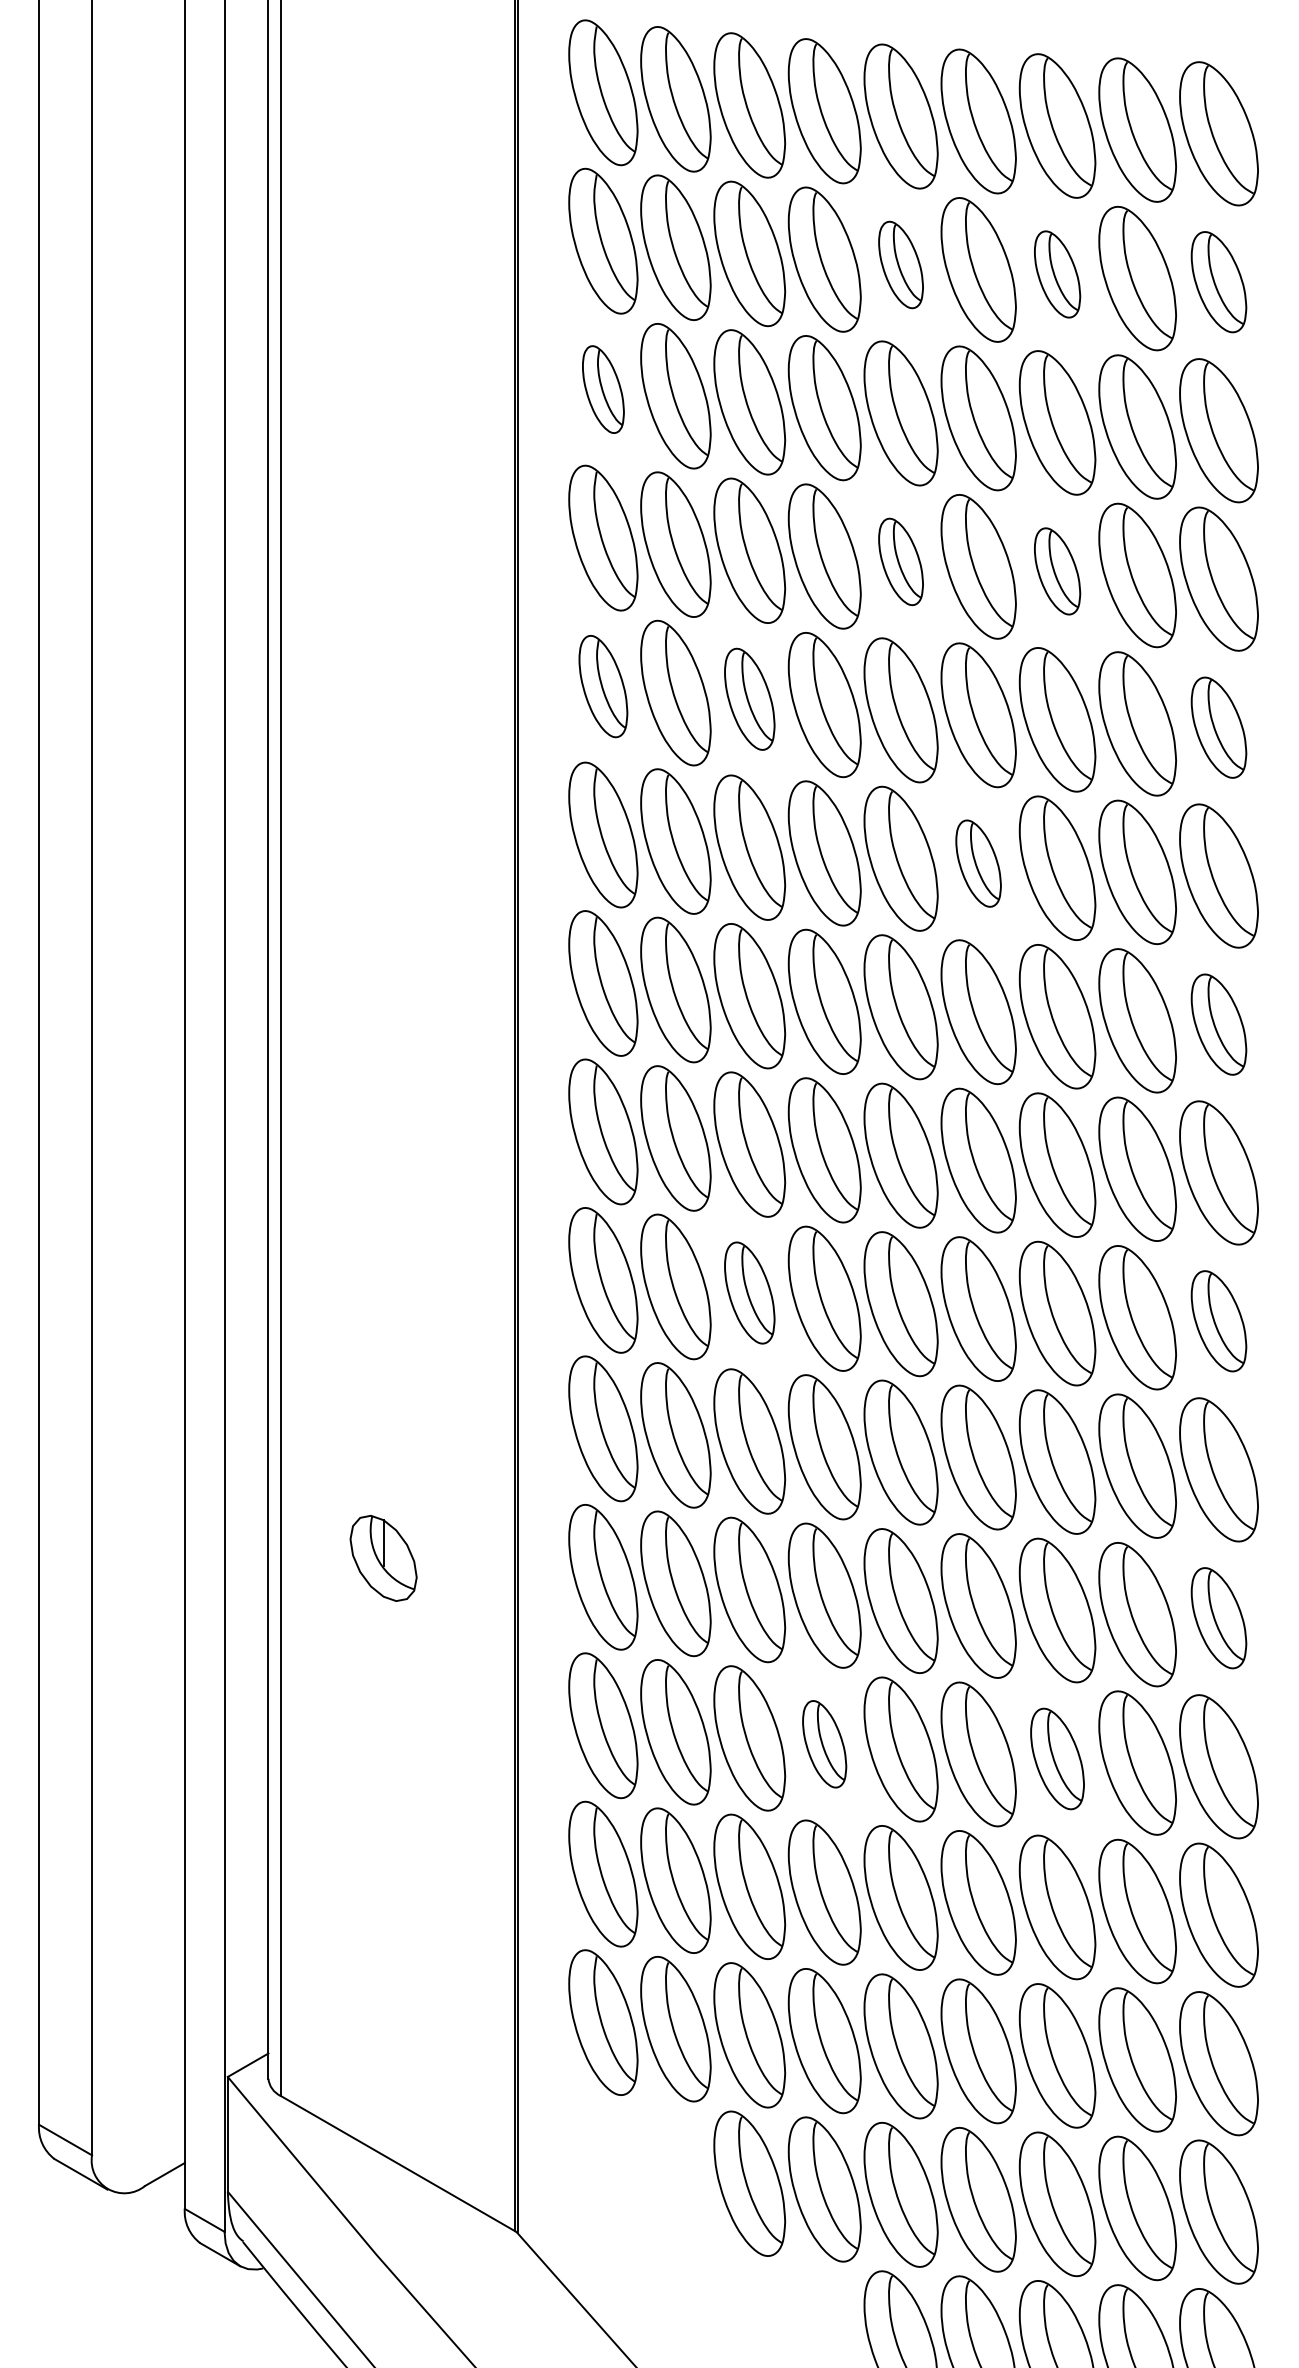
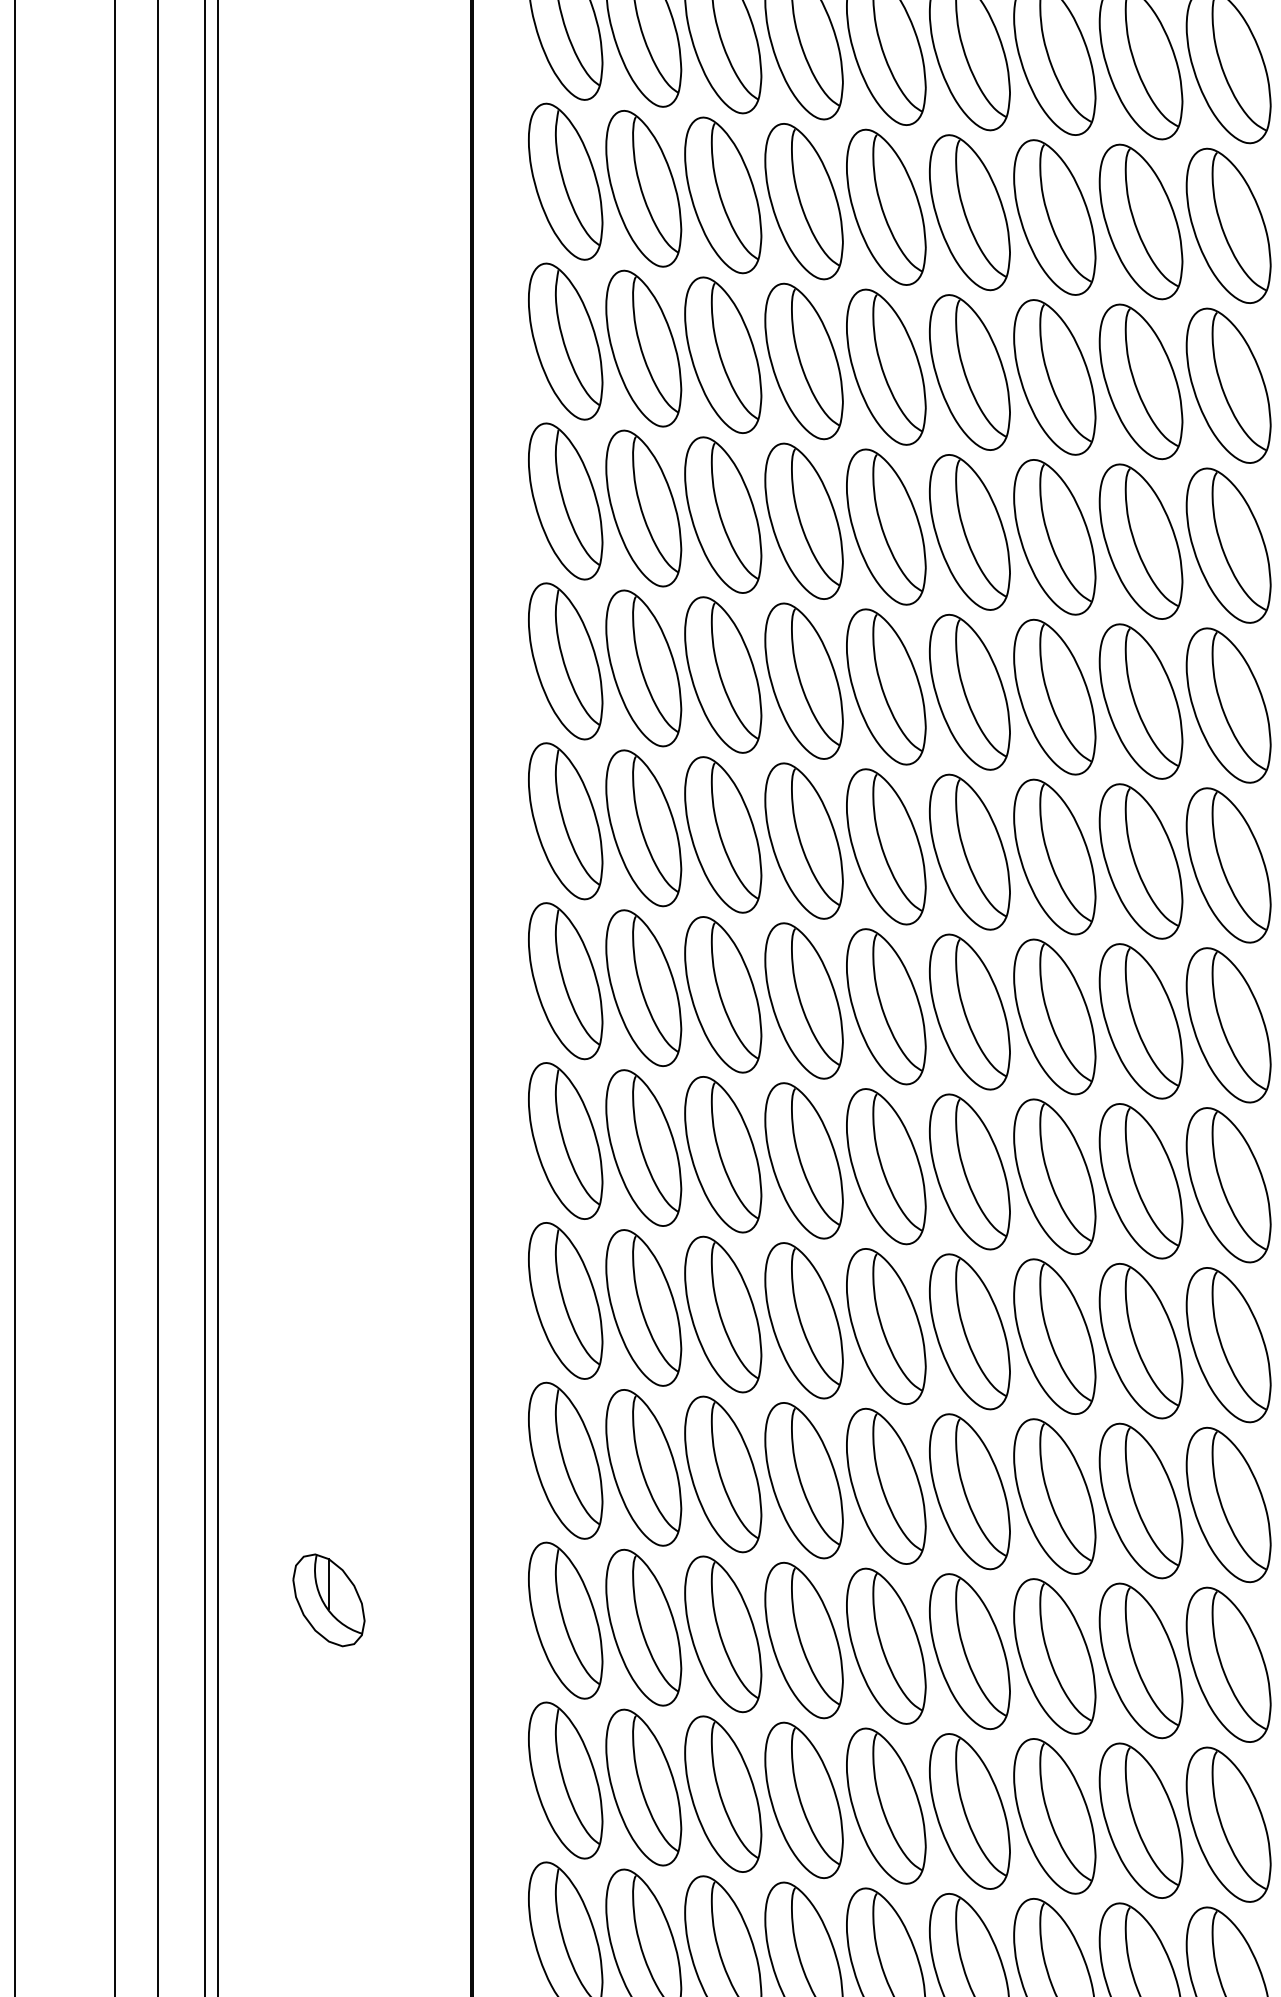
part: (900, 264) -> (885, 206), size x1.67
part: (1057, 274) -> (1054, 217), size x1.67
part: (1218, 281) -> (1228, 225), size x1.43
part: (603, 389) -> (565, 341), size x1.67
part: (900, 561) -> (885, 526), size x1.67
part: (1057, 571) -> (1054, 537), size x1.67
part: (603, 686) -> (565, 661), size x1.43
part: (749, 699) -> (723, 675), size x1.43
part: (1218, 727) -> (1228, 705), size x1.43
part: (978, 863) -> (969, 851), size x1.67
part: (1218, 1024) -> (1228, 1025), size x1.43
part: (749, 1292) -> (723, 1313), size x1.43
part: (1218, 1320) -> (1228, 1344), size x1.43
part: (1218, 1617) -> (1228, 1663), size x1.43
part: (824, 1744) -> (803, 1800), size x1.67
part: (1057, 1758) -> (1054, 1815), size x1.43

